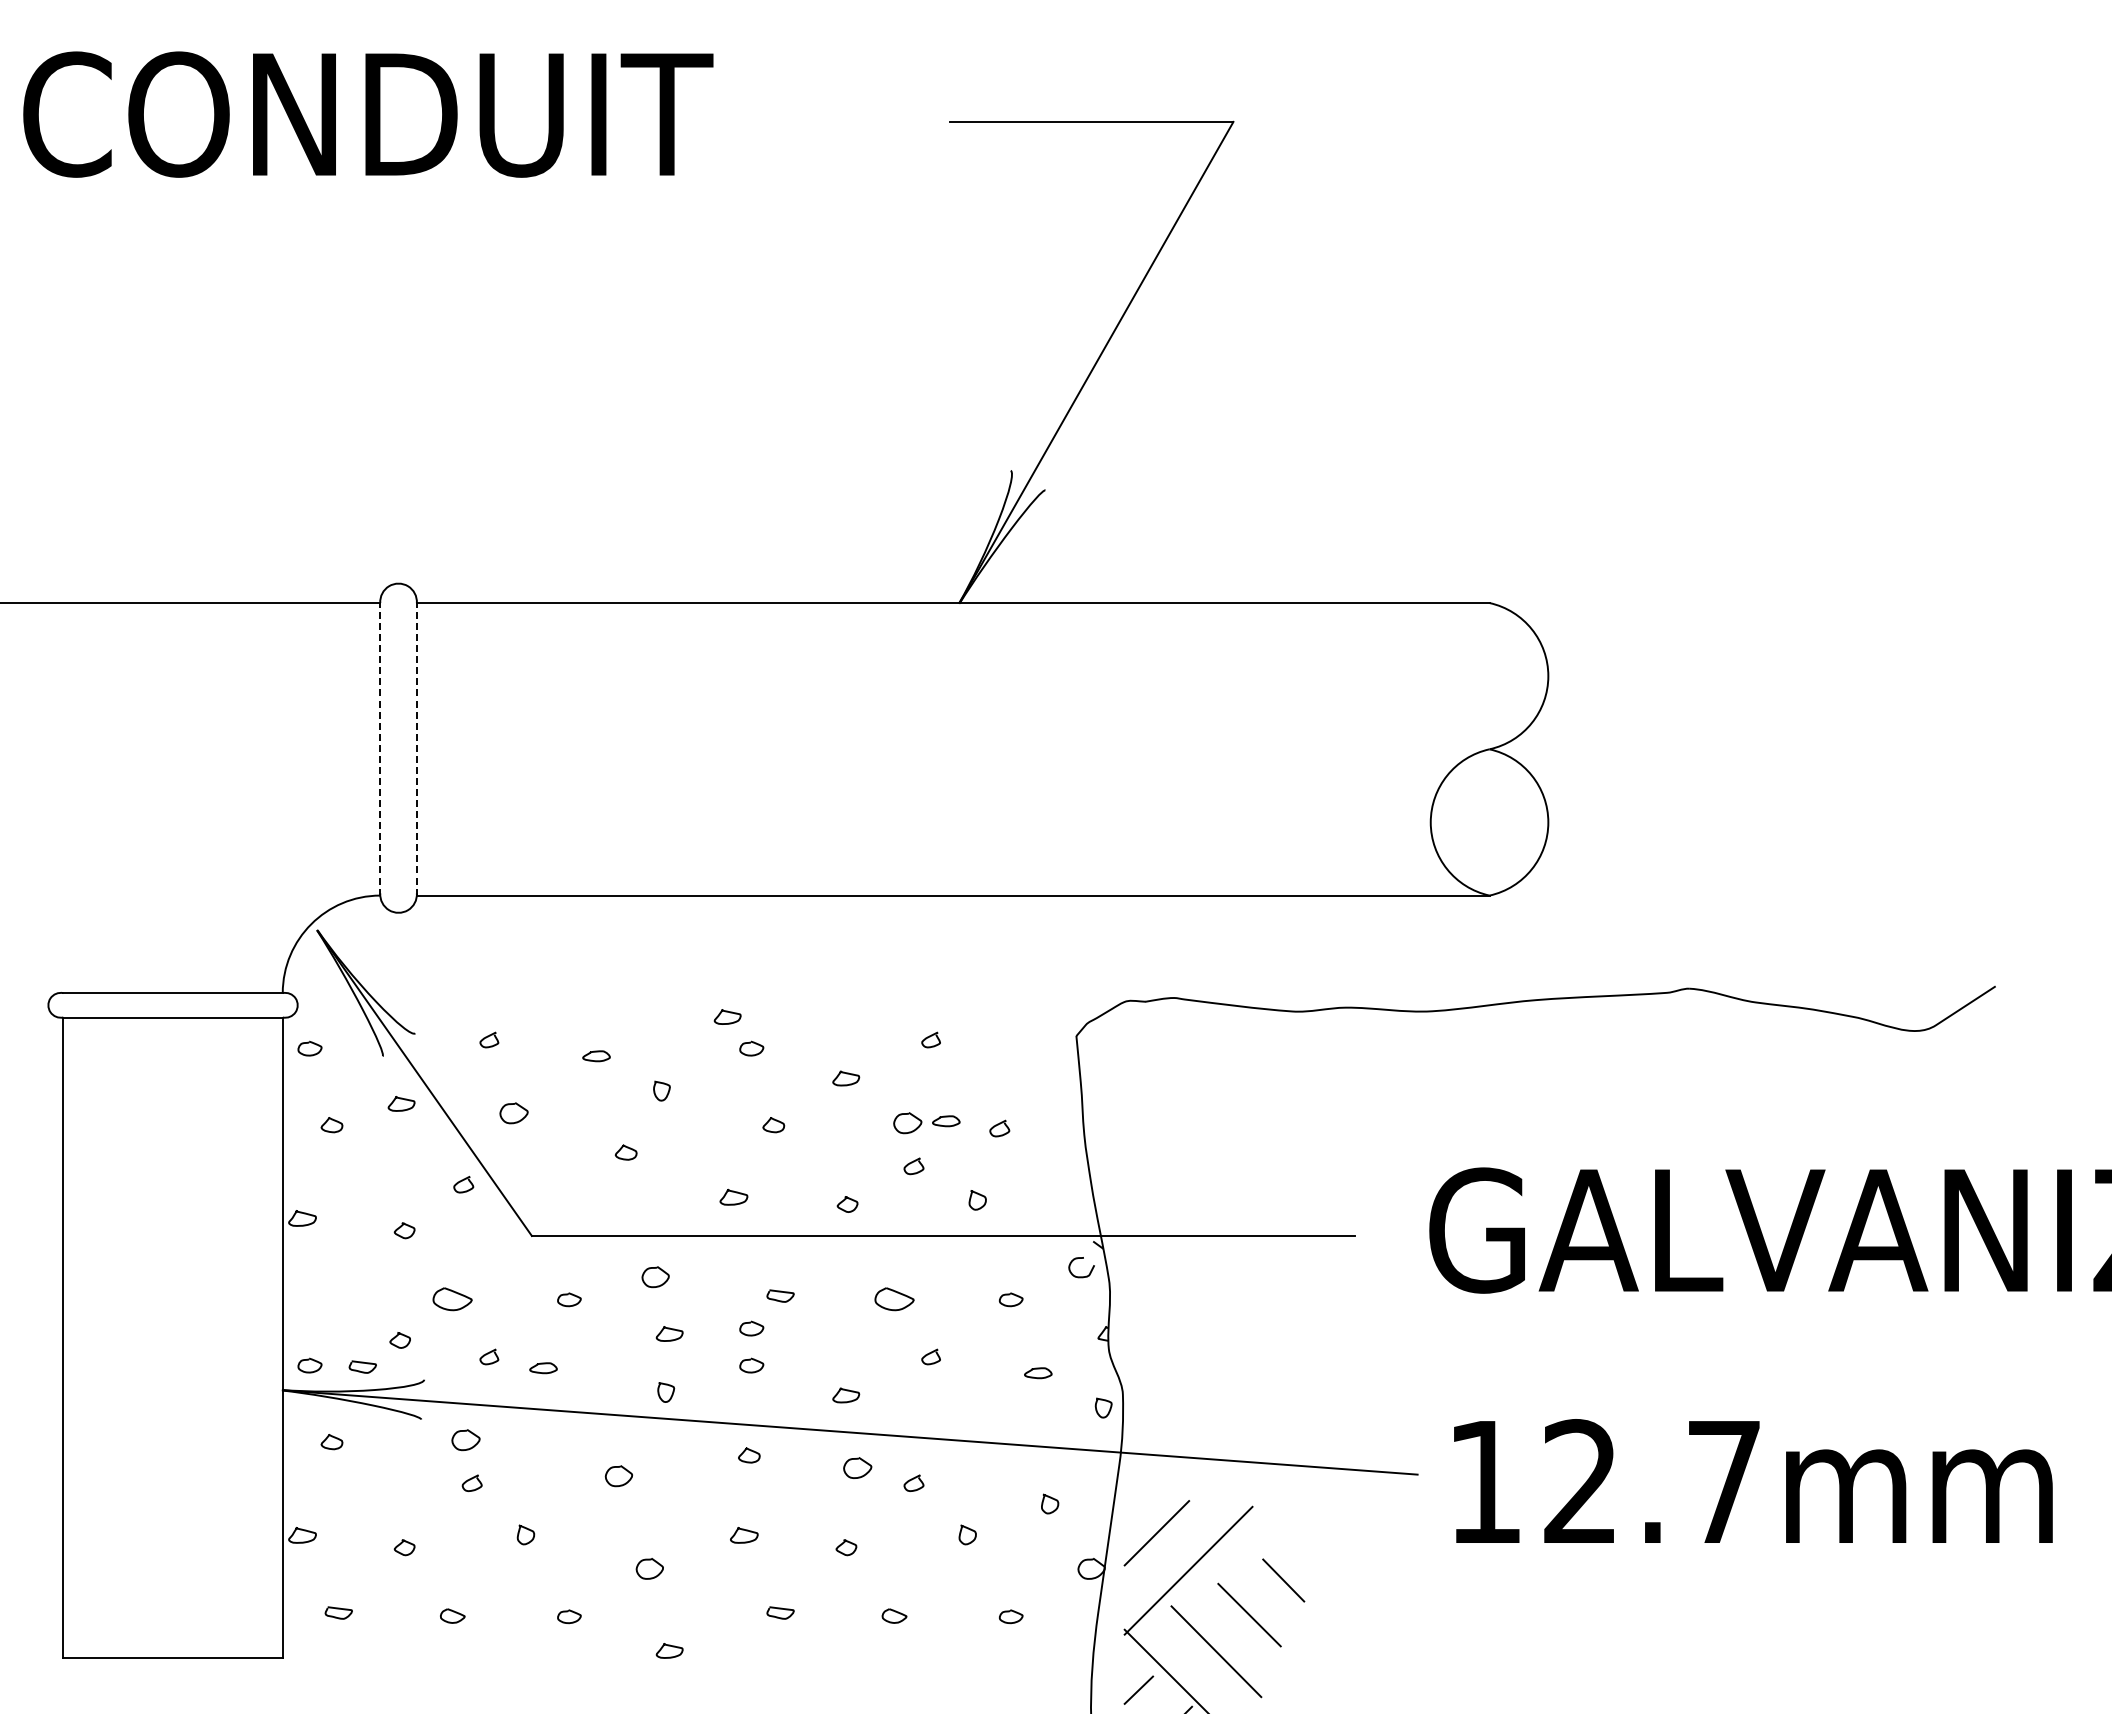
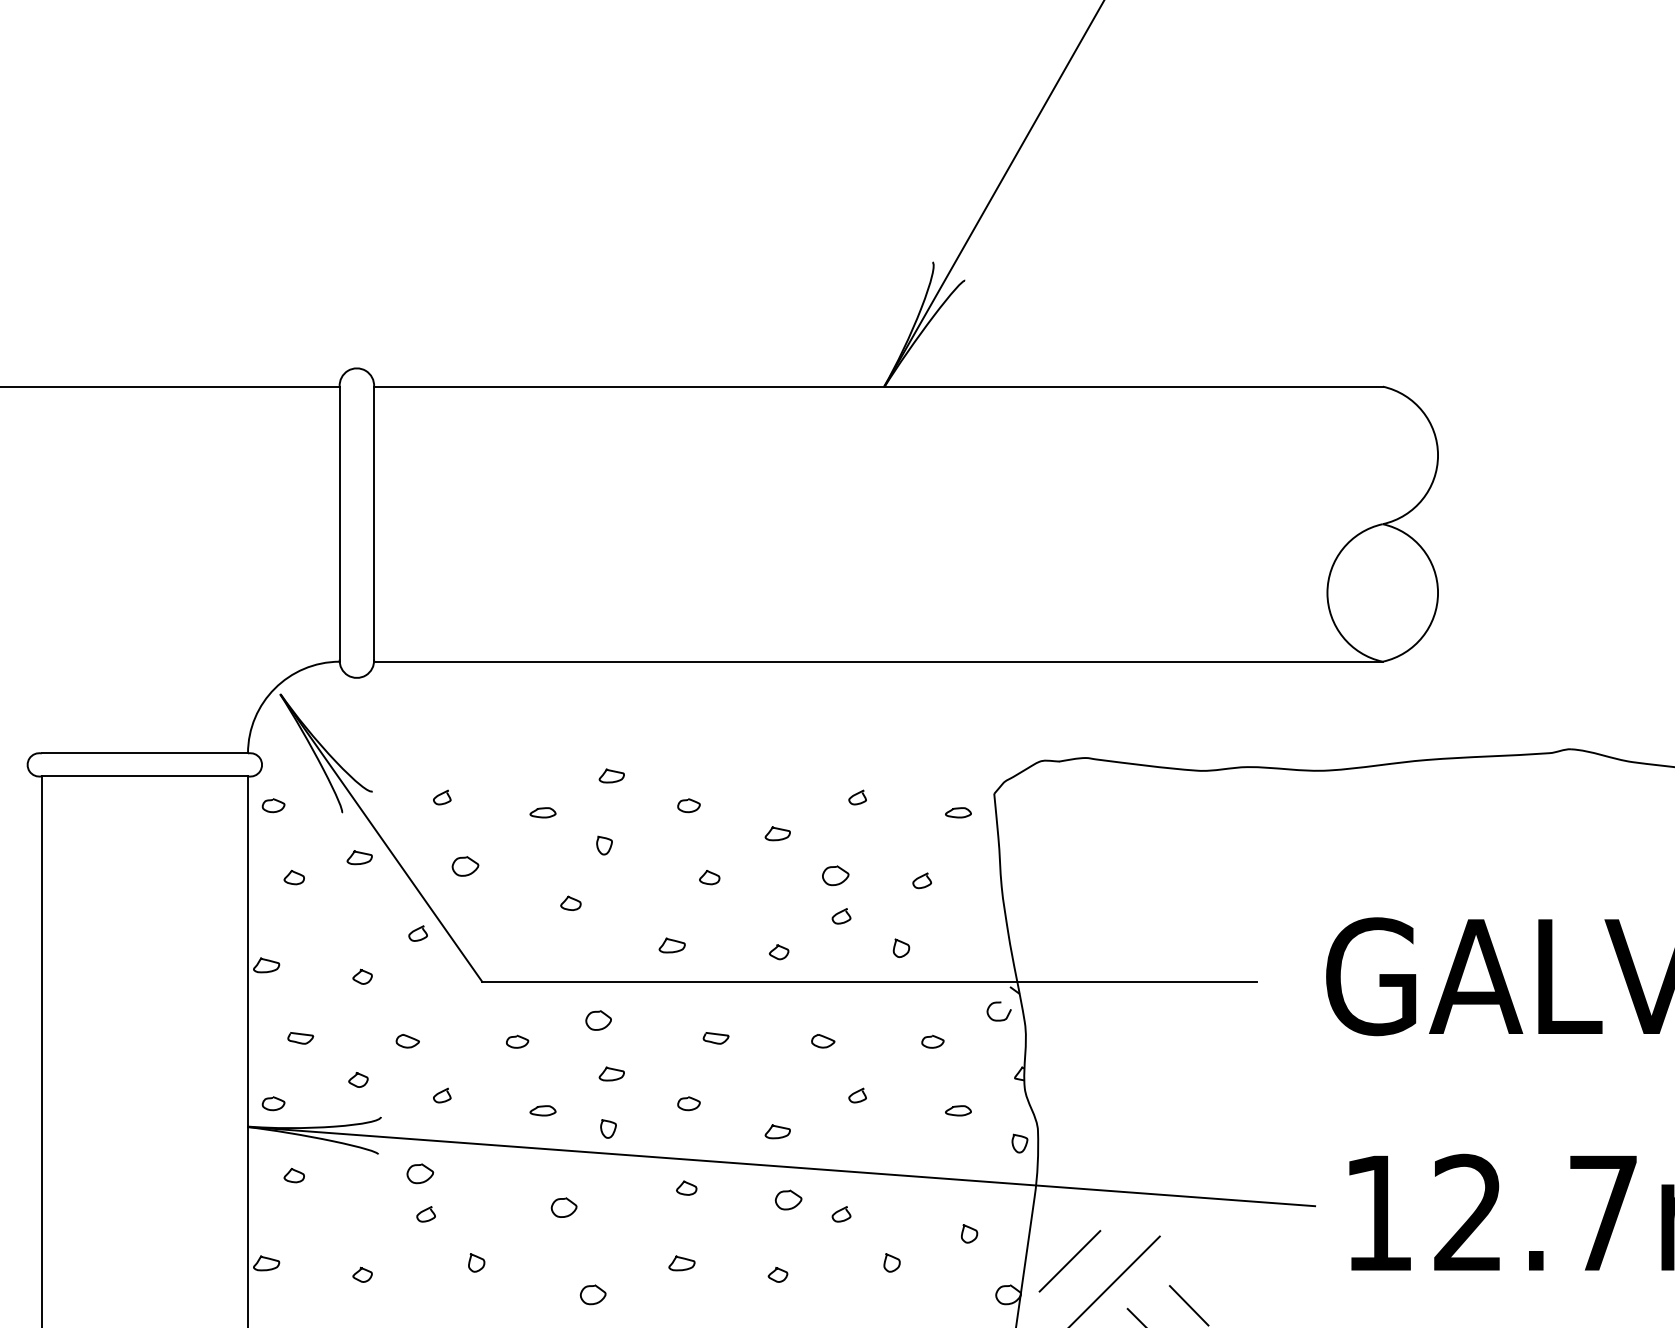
line: (380, 748) -> (339, 523), dashed -> solid
line: (416, 748) -> (373, 523), dashed -> solid
curve: (727, 1012) -> (611, 771), moved
curve: (946, 1117) -> (958, 809), moved
part: (452, 1298) -> (407, 1040), size x0.62
part: (894, 1298) -> (823, 1040), size x0.62
curve: (750, 1323) -> (687, 1064), removed
curve: (362, 1363) -> (300, 1034), moved
curve: (543, 1364) -> (543, 1107), moved

